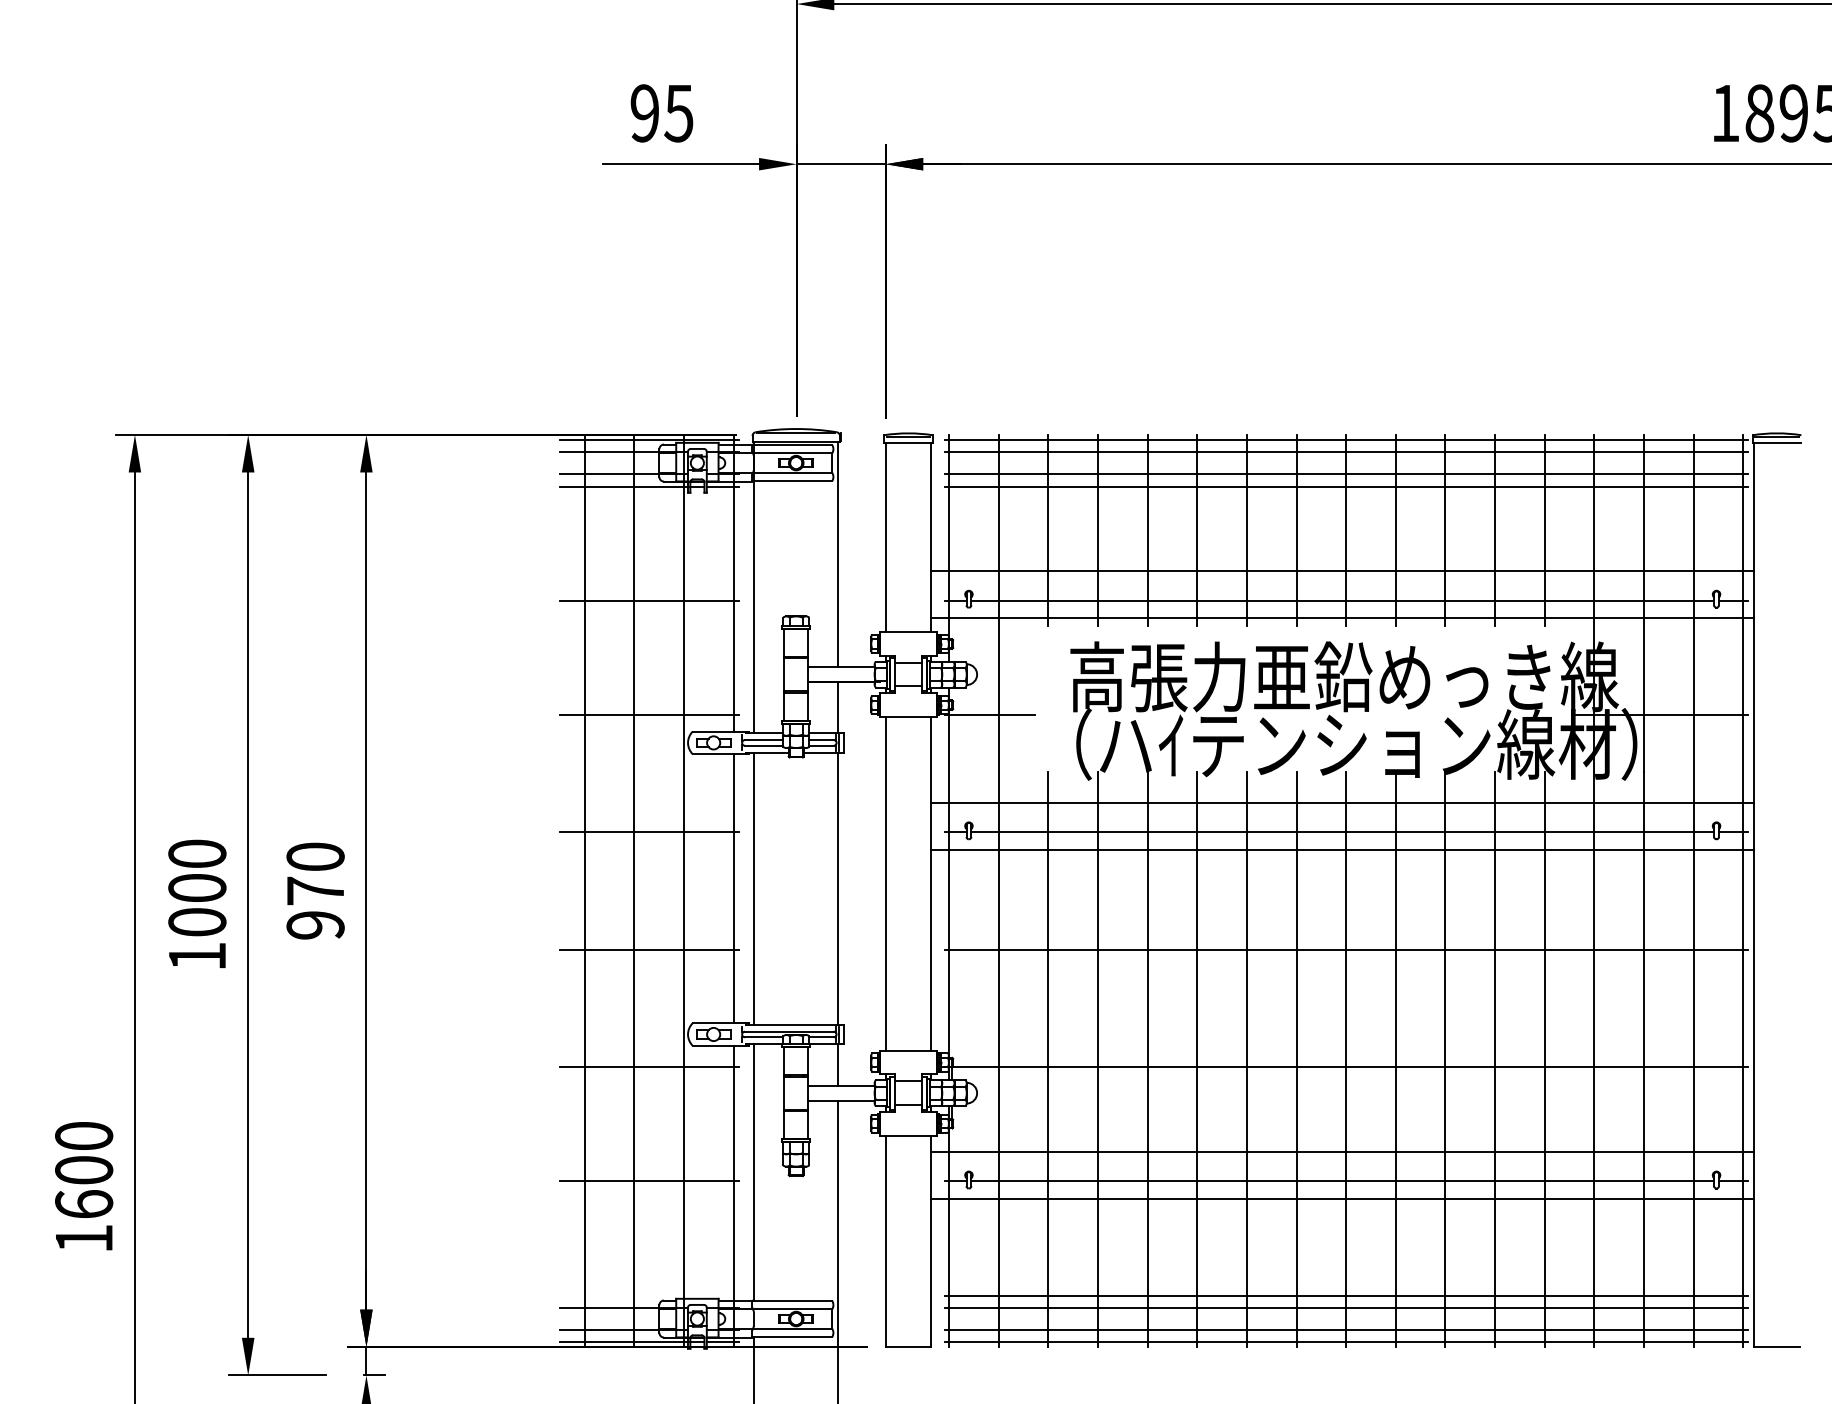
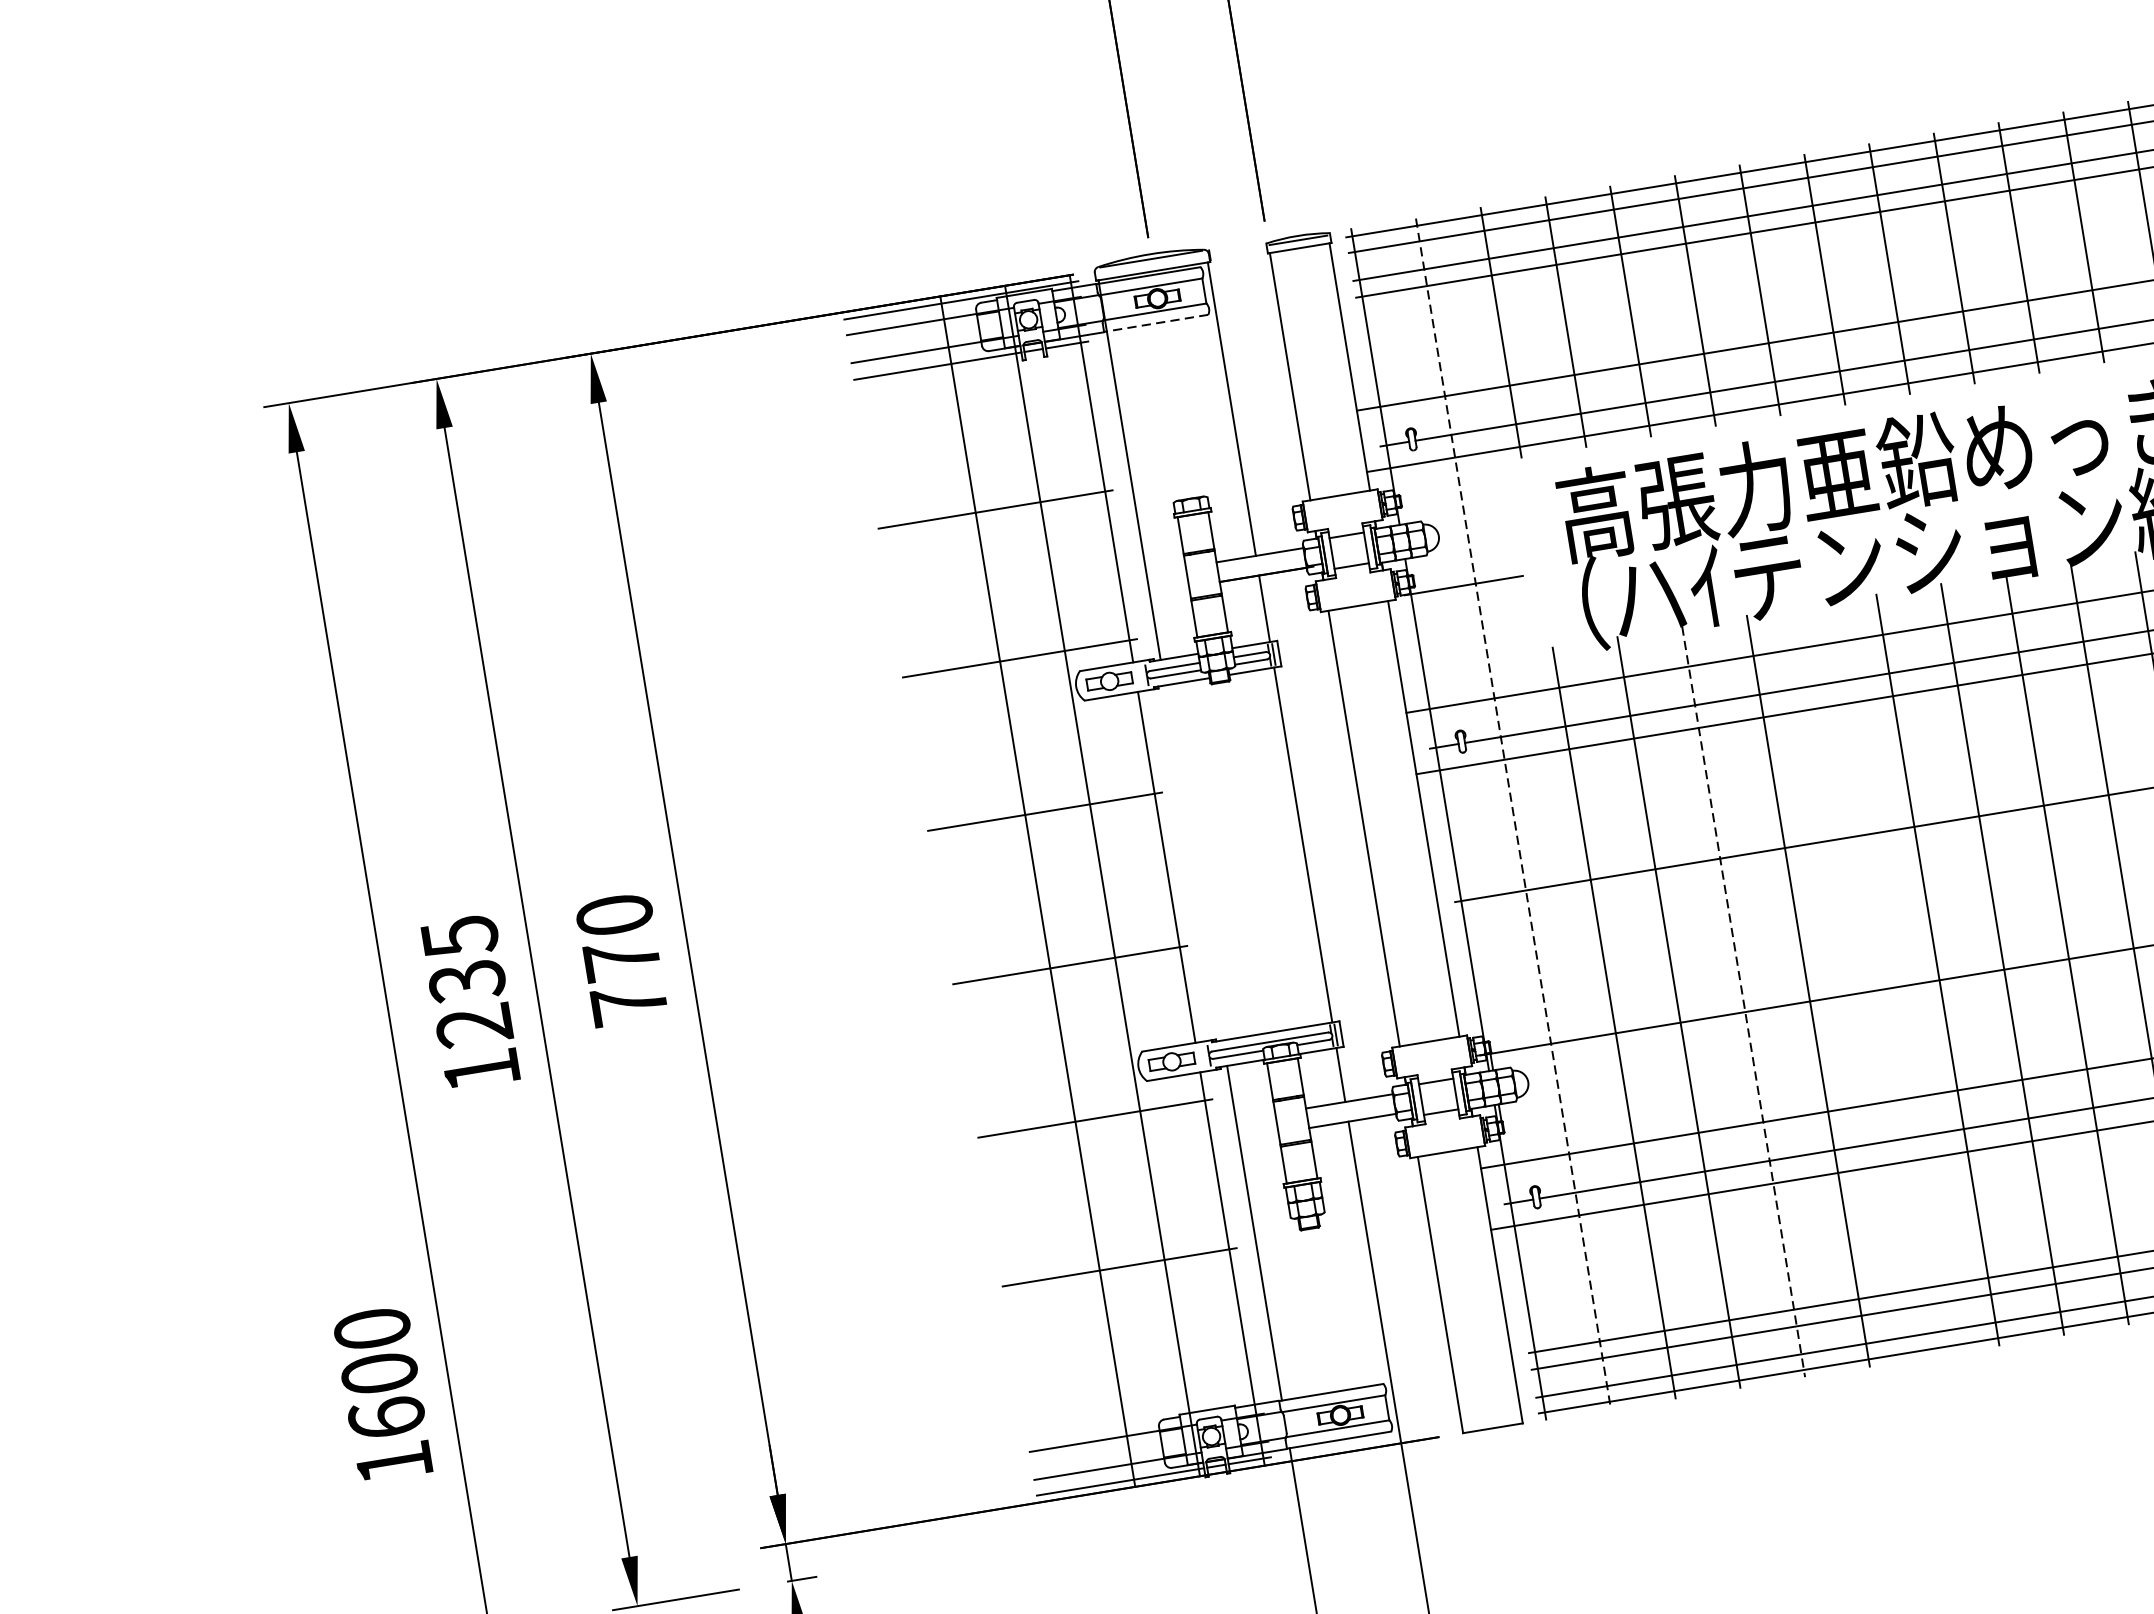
line: (792, 481) -> (1156, 323), solid -> dashed
text: (197, 887) -> (467, 980), 1000 -> 1235
line: (754, 888) -> (1194, 862), removed
line: (584, 890) -> (972, 901), removed
line: (998, 891) -> (1513, 814), solid -> dashed
text: (315, 925) -> (629, 1004), 970 -> 770
line: (1147, 1059) -> (1743, 1001), solid -> dashed
line: (1246, 1059) -> (1872, 980), removed

